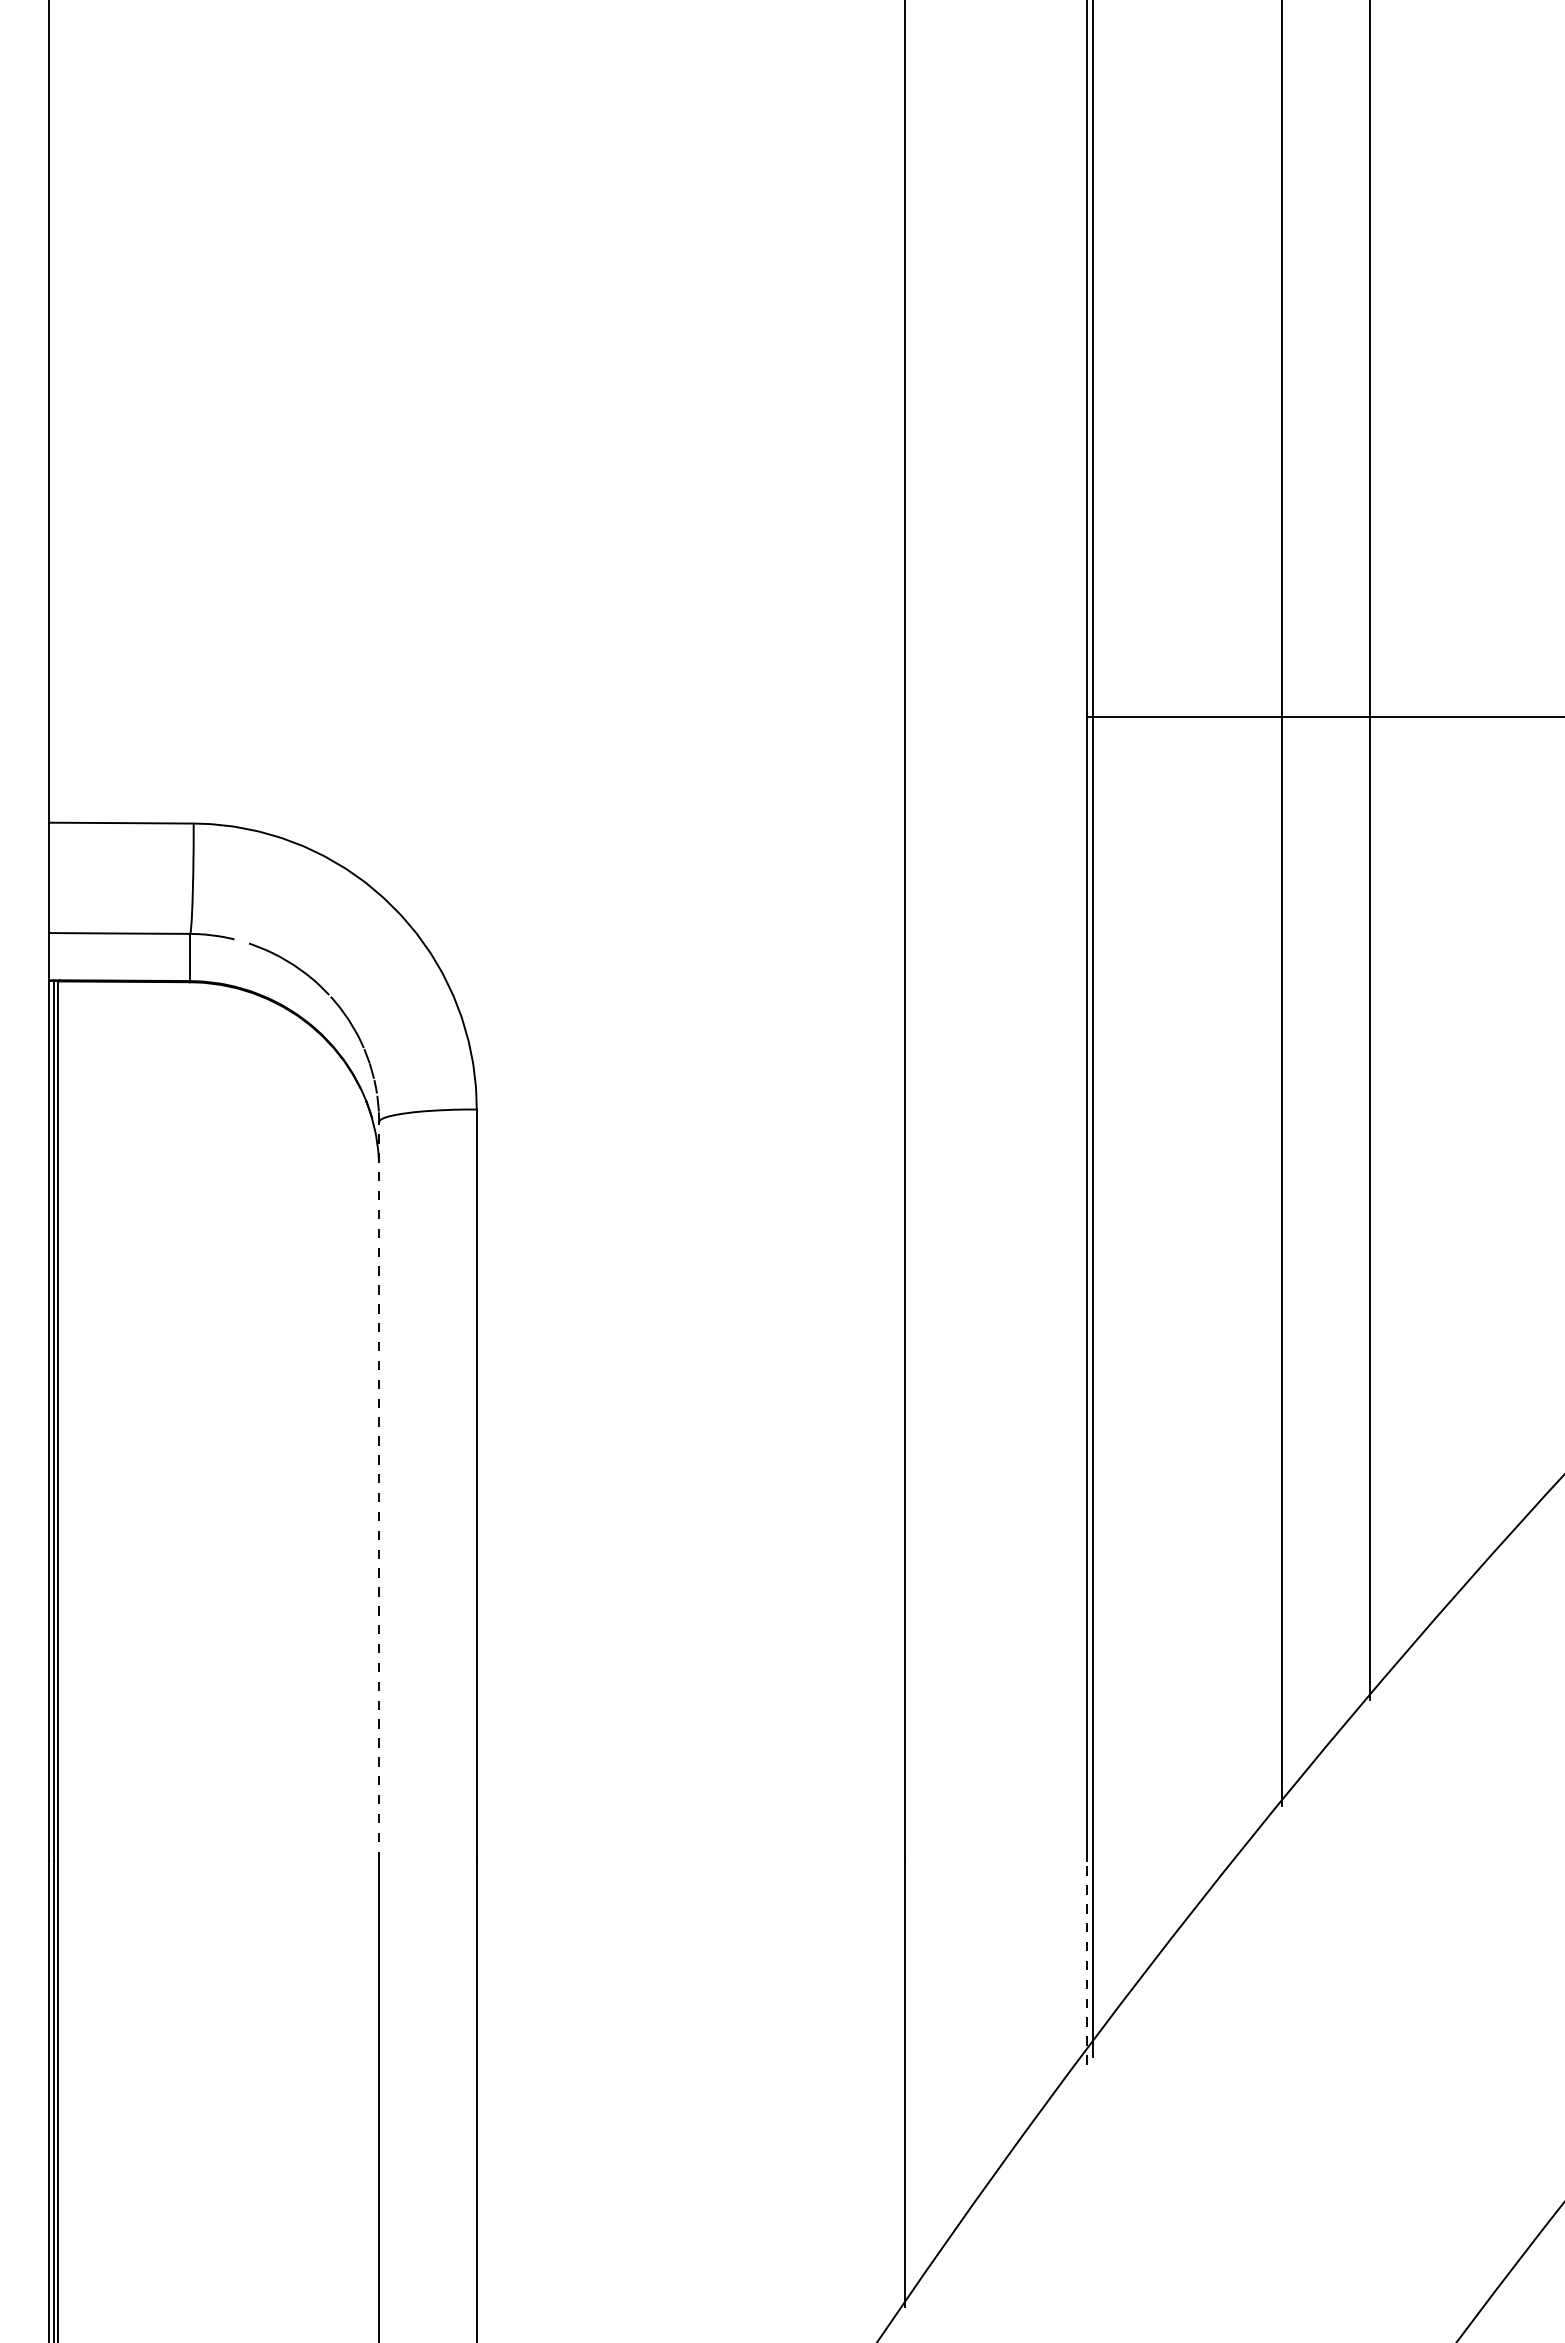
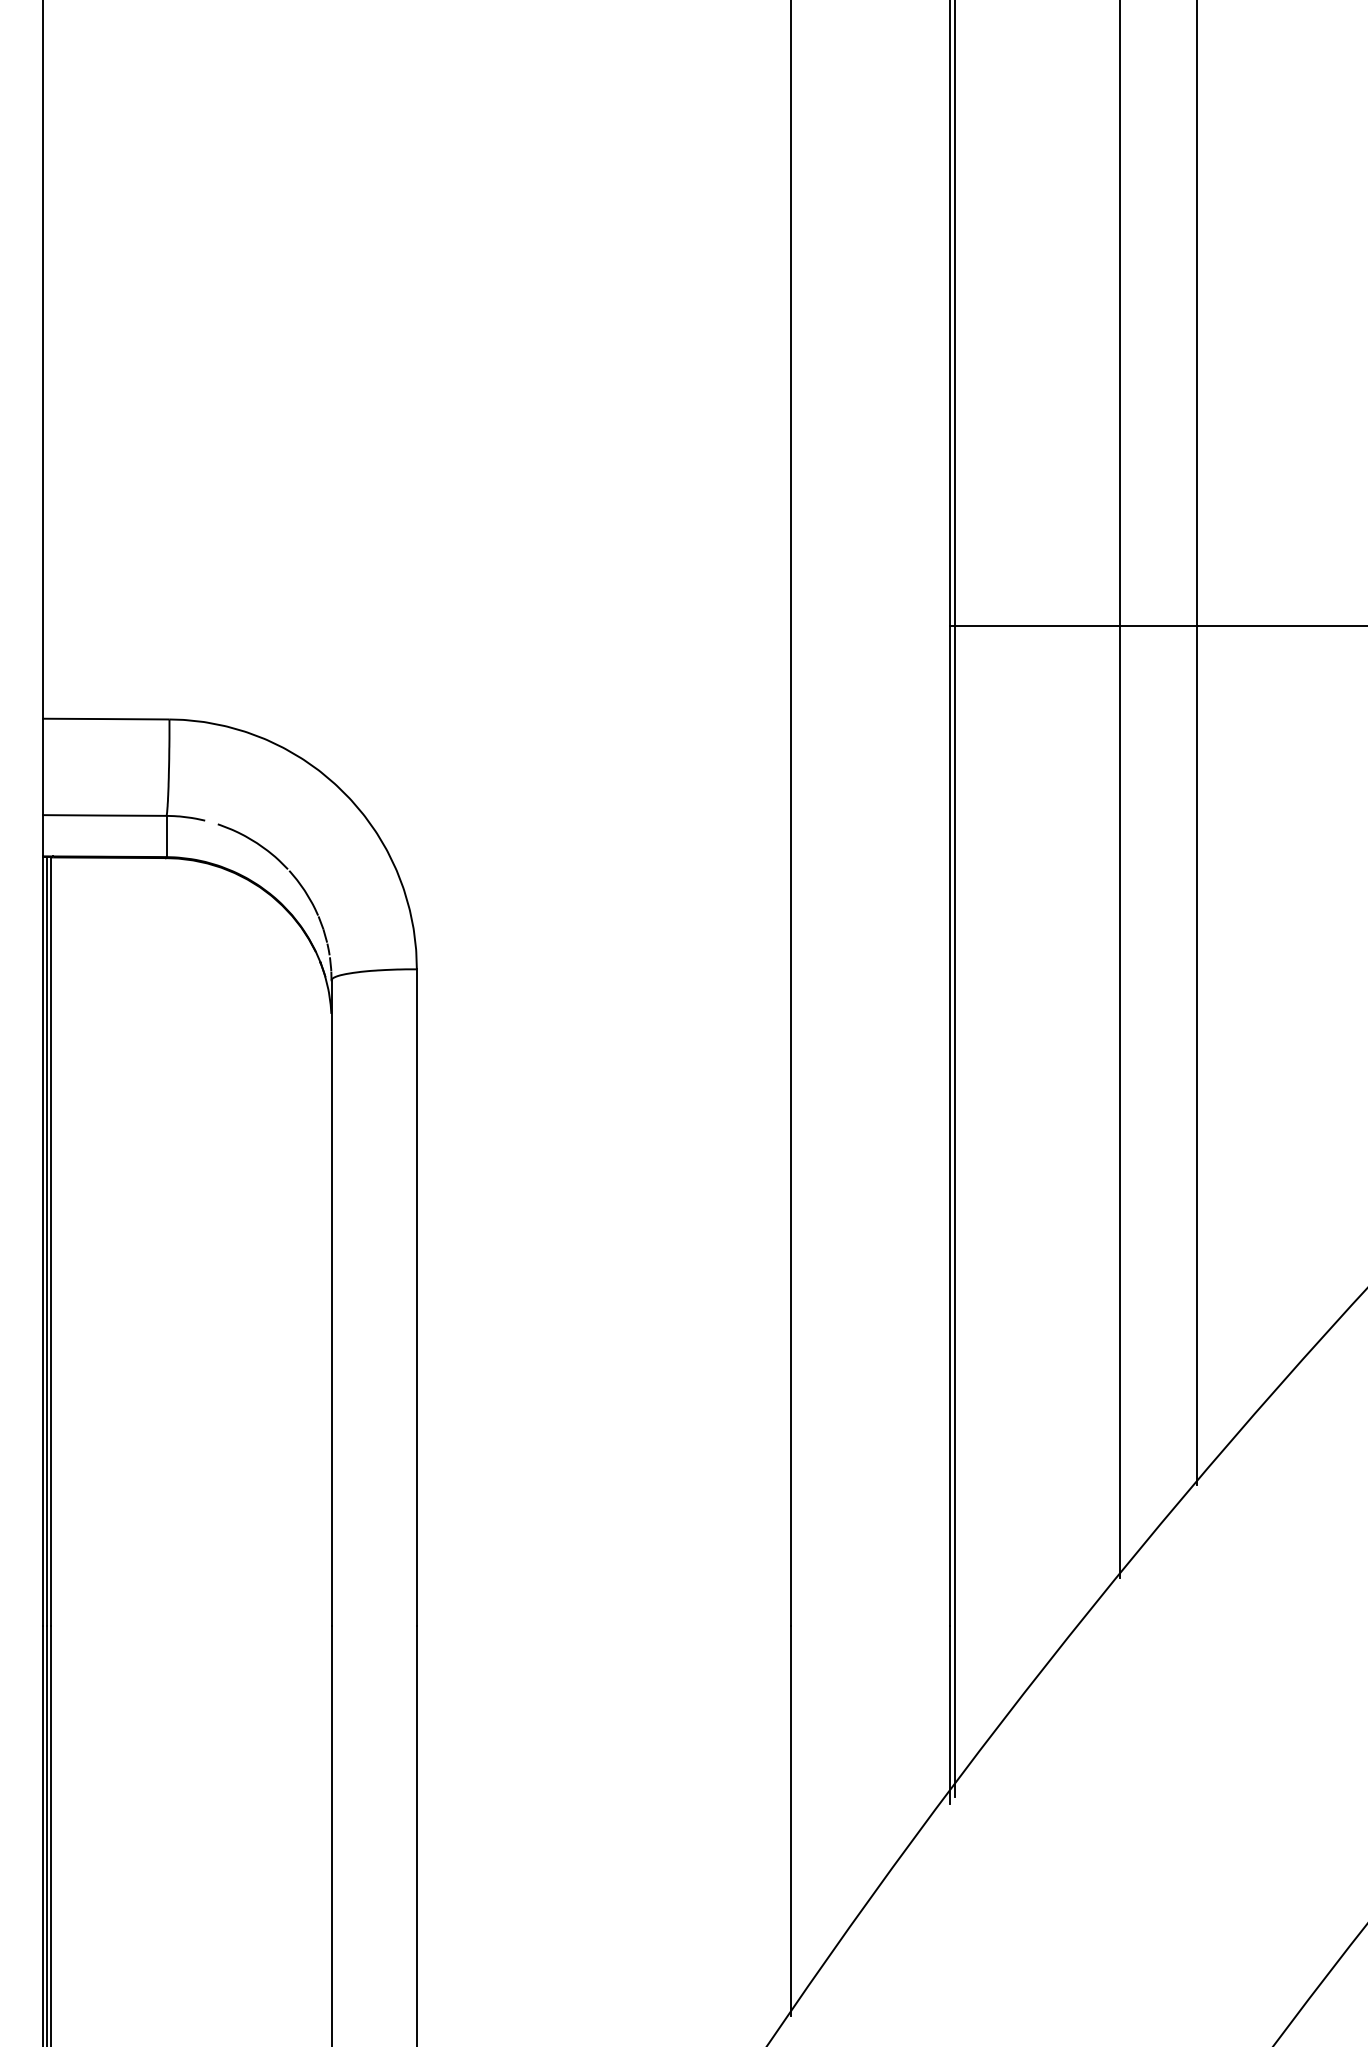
line: (379, 1491) -> (331, 1303), dashed -> solid
line: (1086, 1962) -> (949, 1714), dashed -> solid

